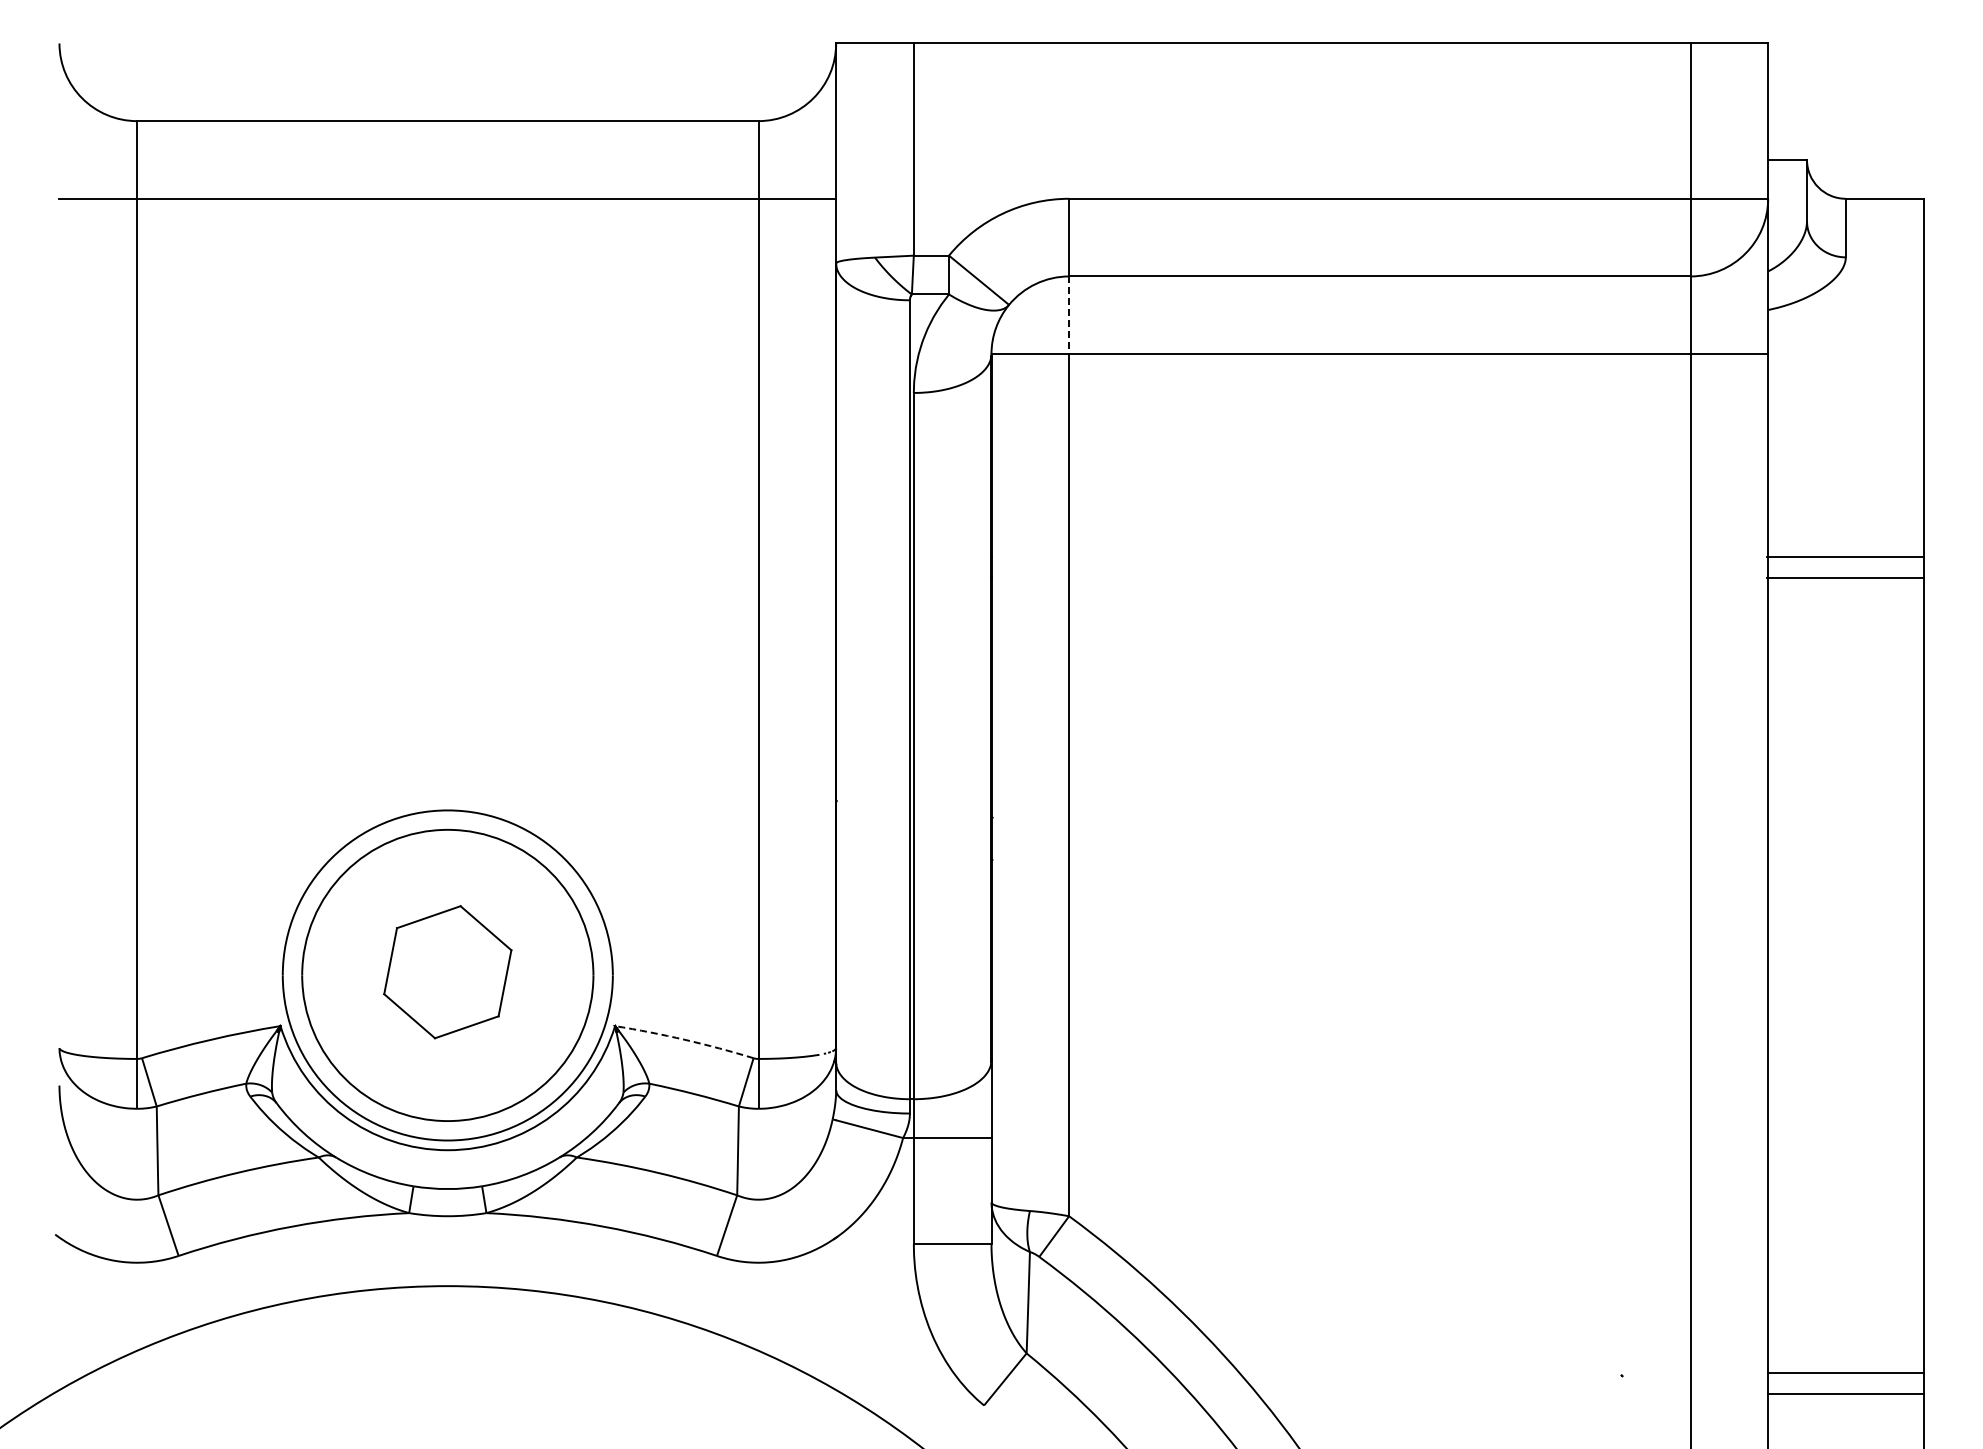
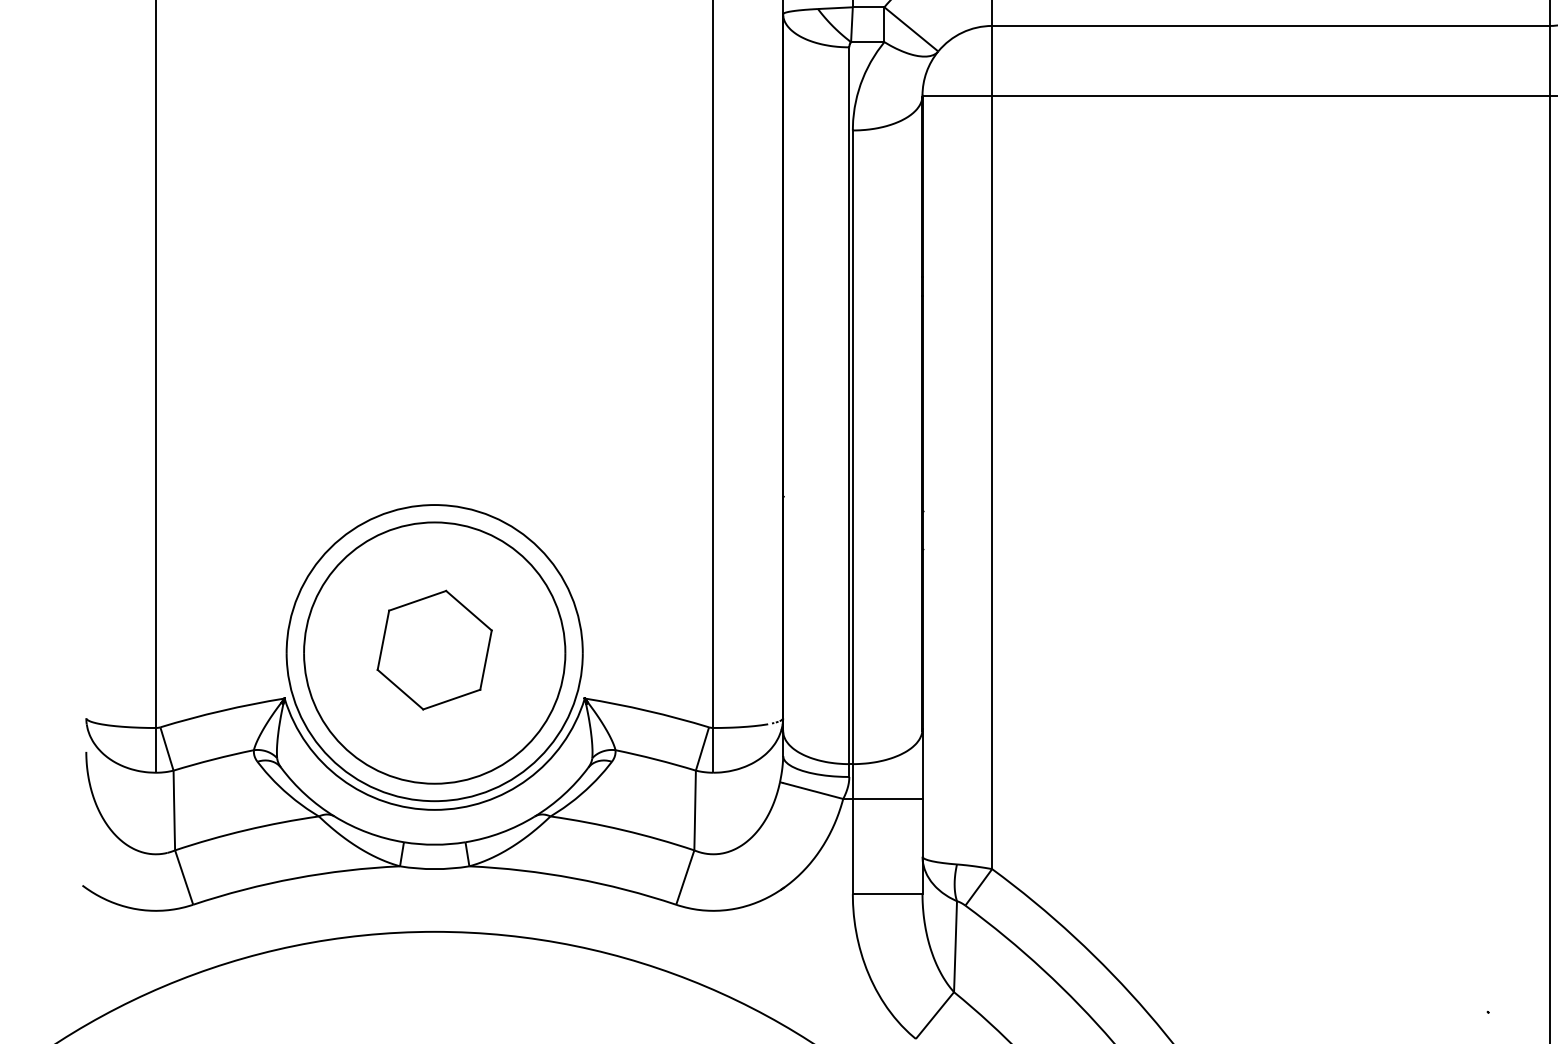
line: (1069, 315) -> (992, 60), dashed -> solid
arc: (684, 1039) -> (647, 710), dashed -> solid

